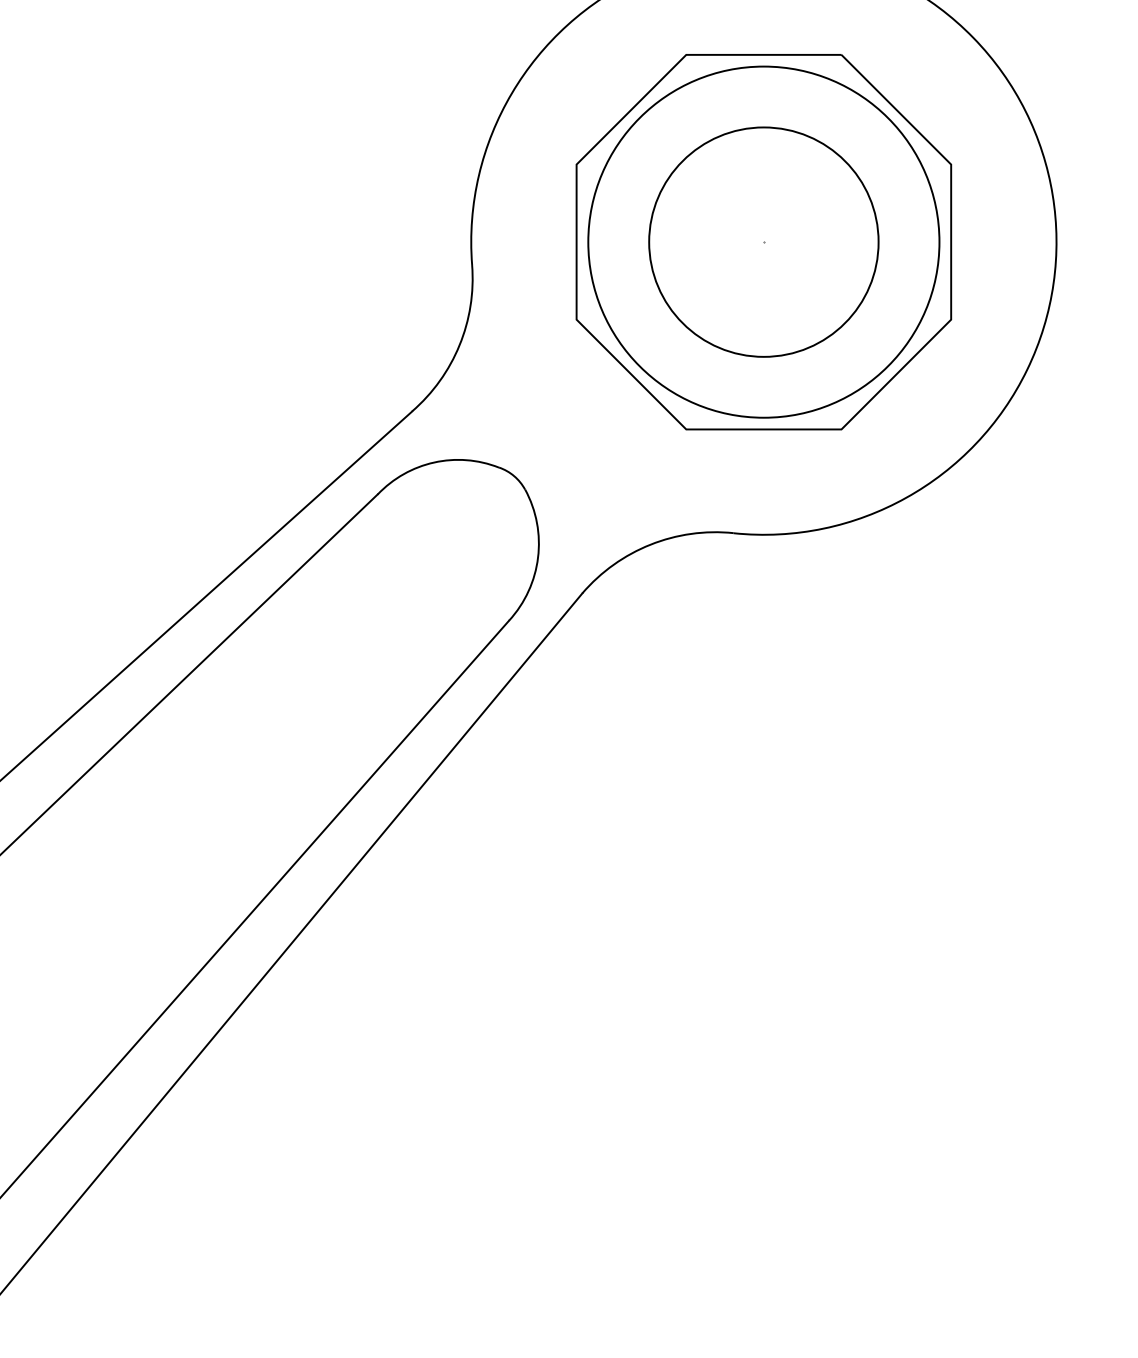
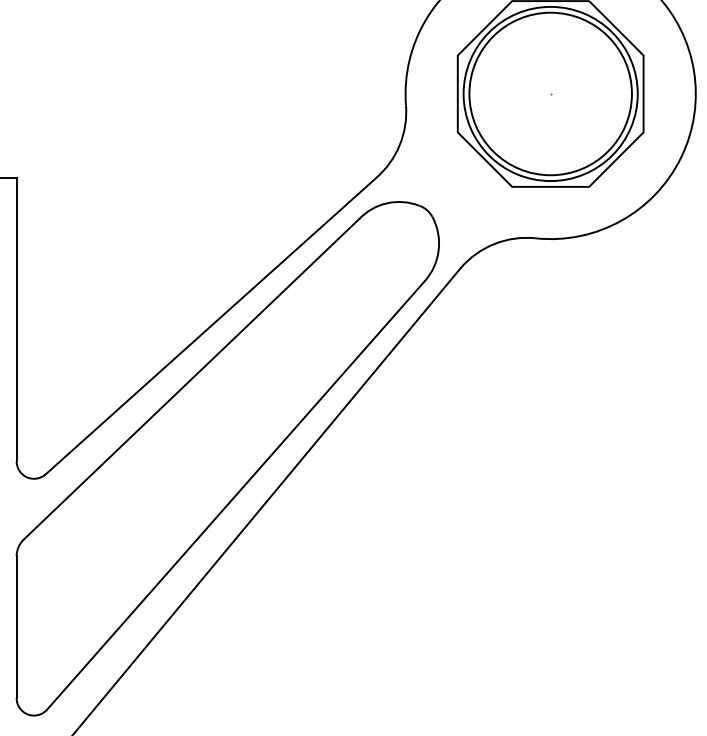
circle: (763, 241) -> (550, 93), size x1.43

